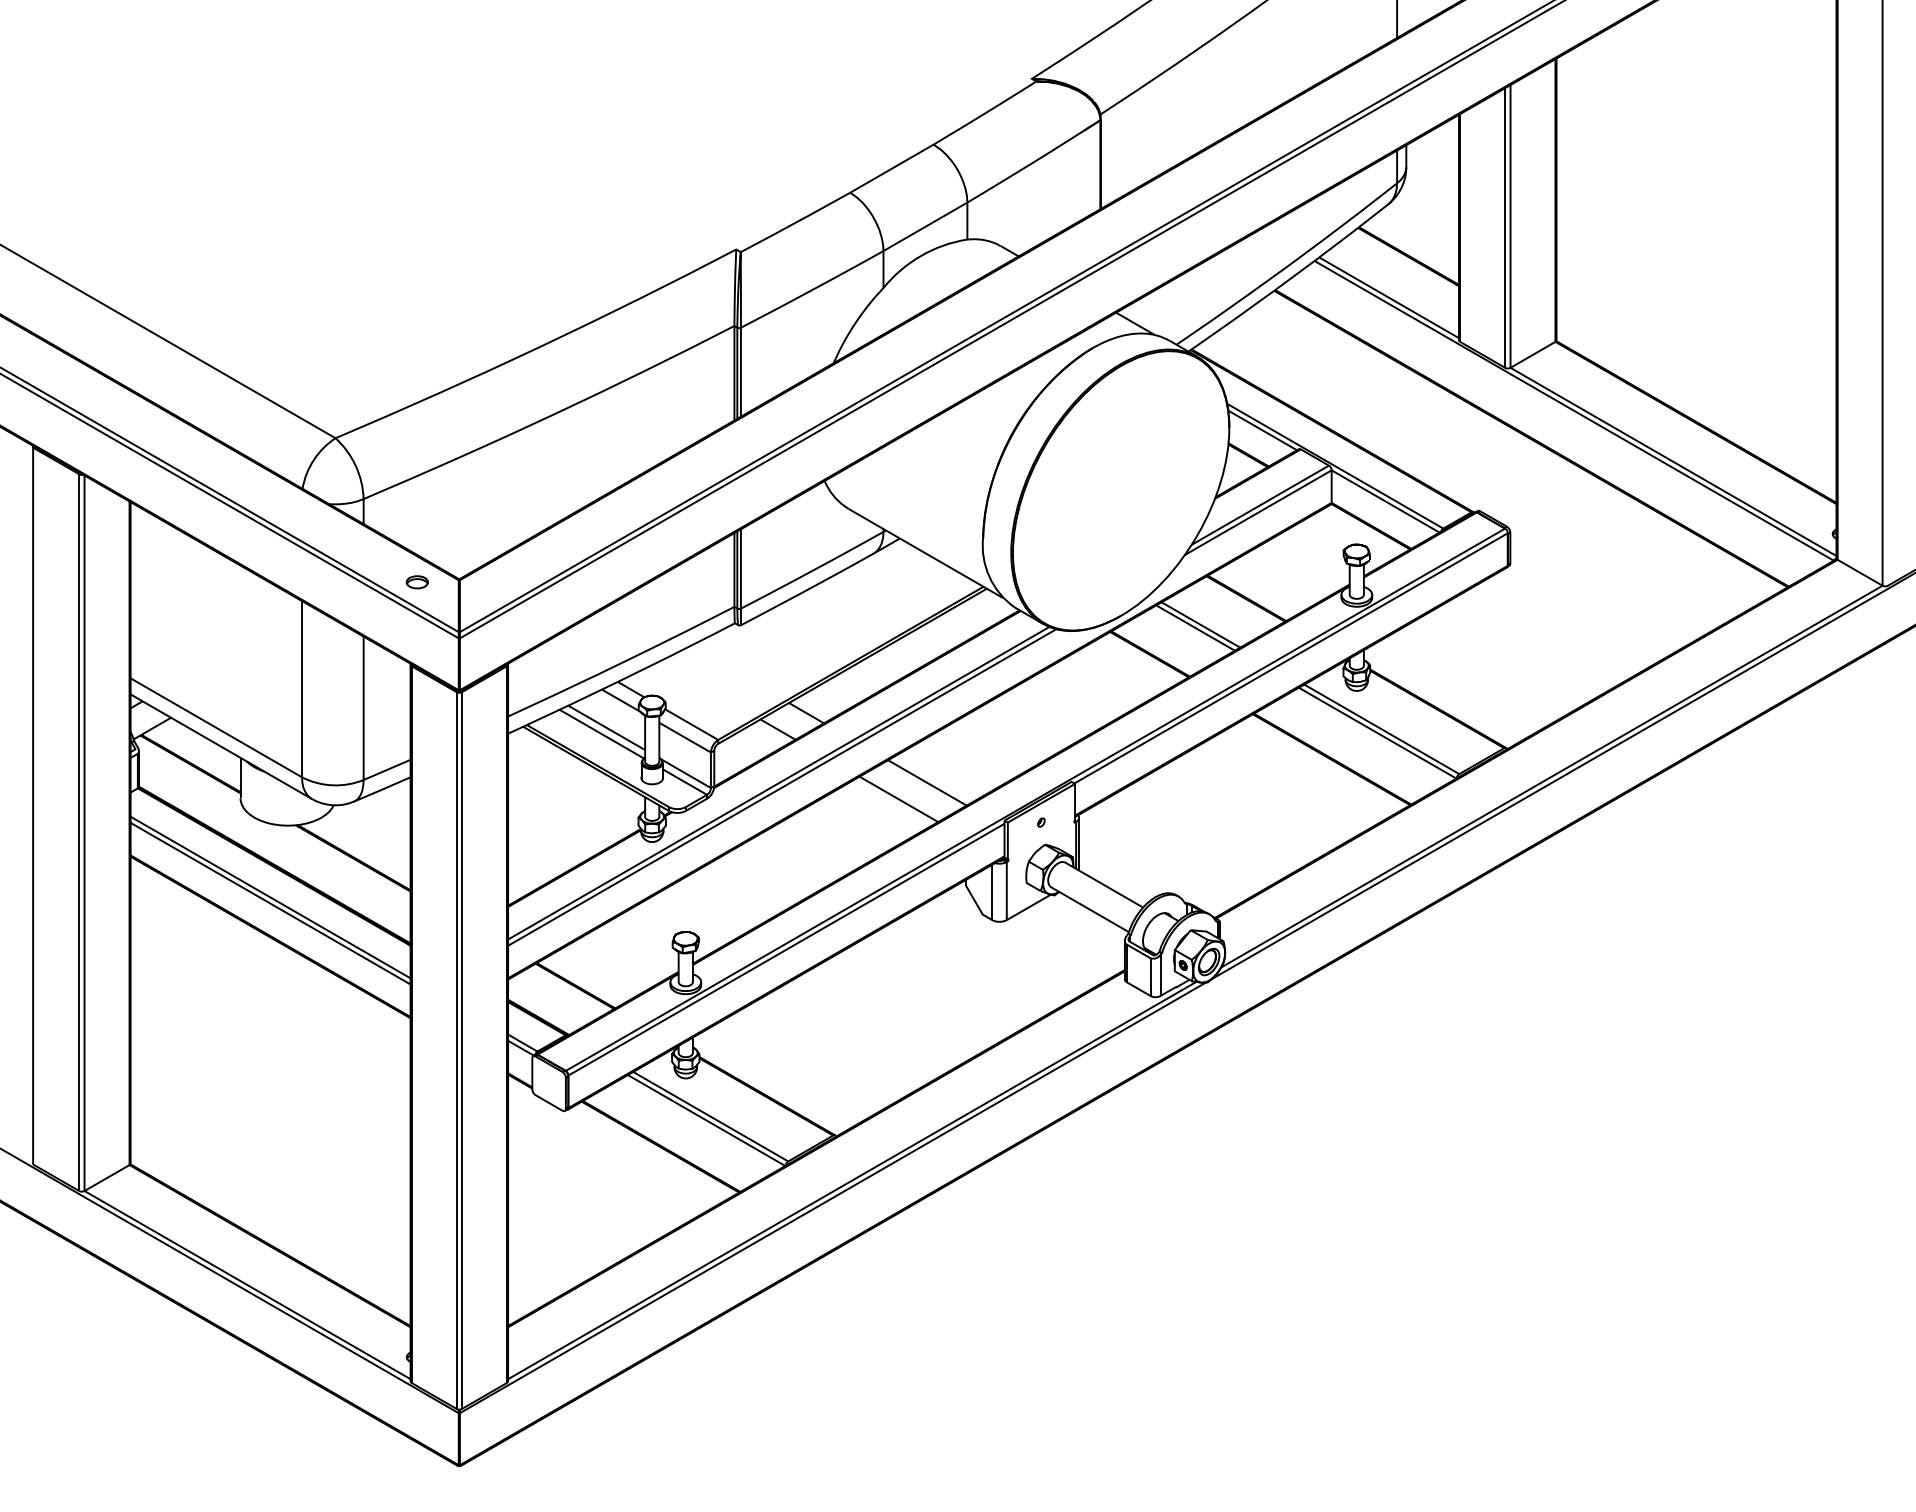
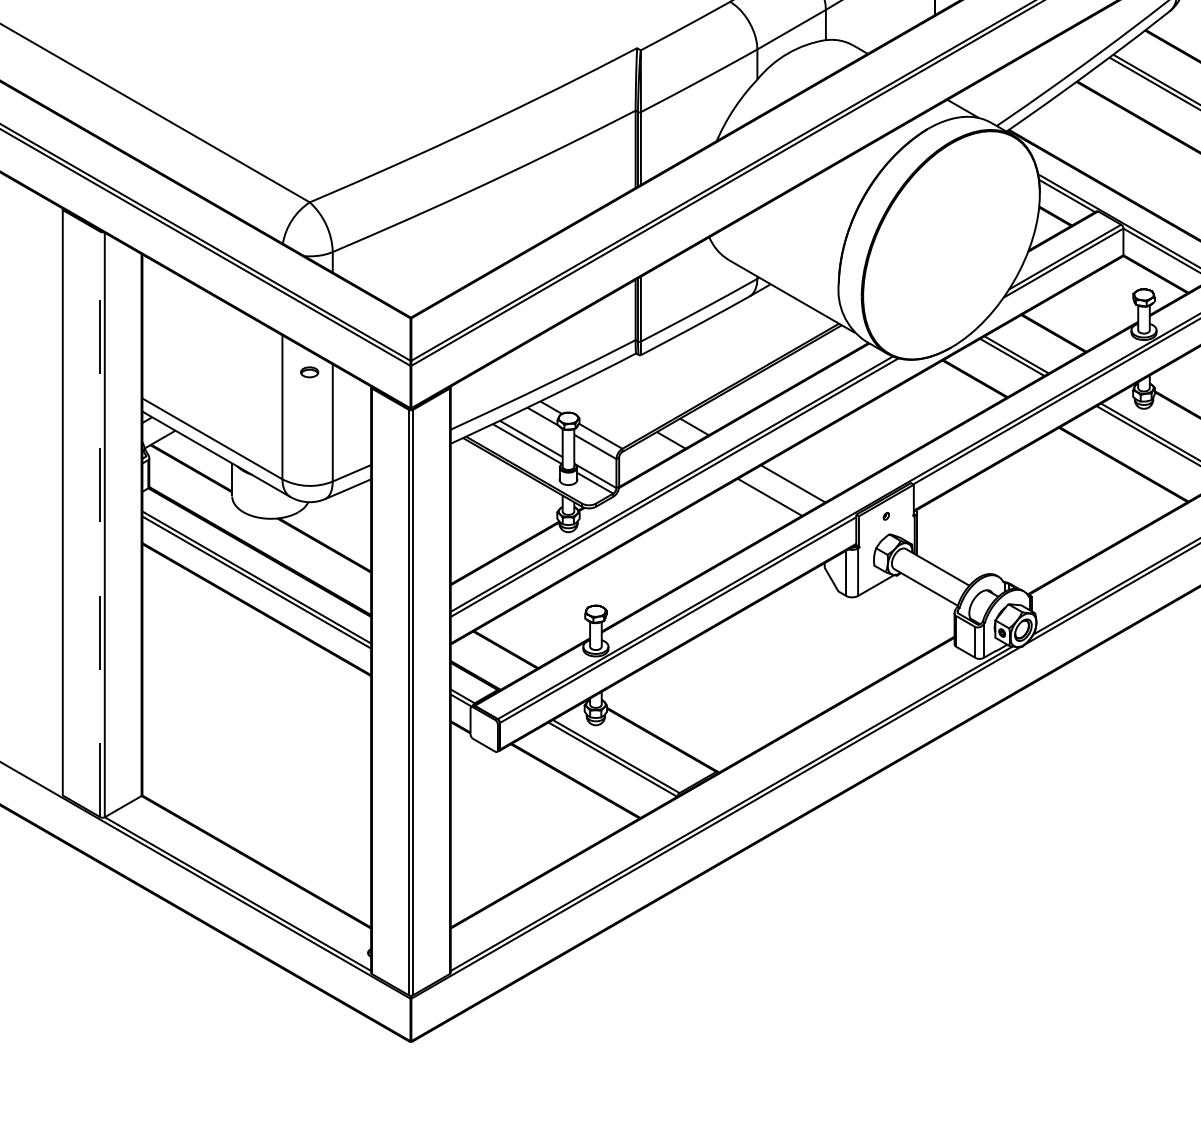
part: (416, 582) -> (308, 372), moved
line: (79, 832) -> (100, 524), solid -> dashed

